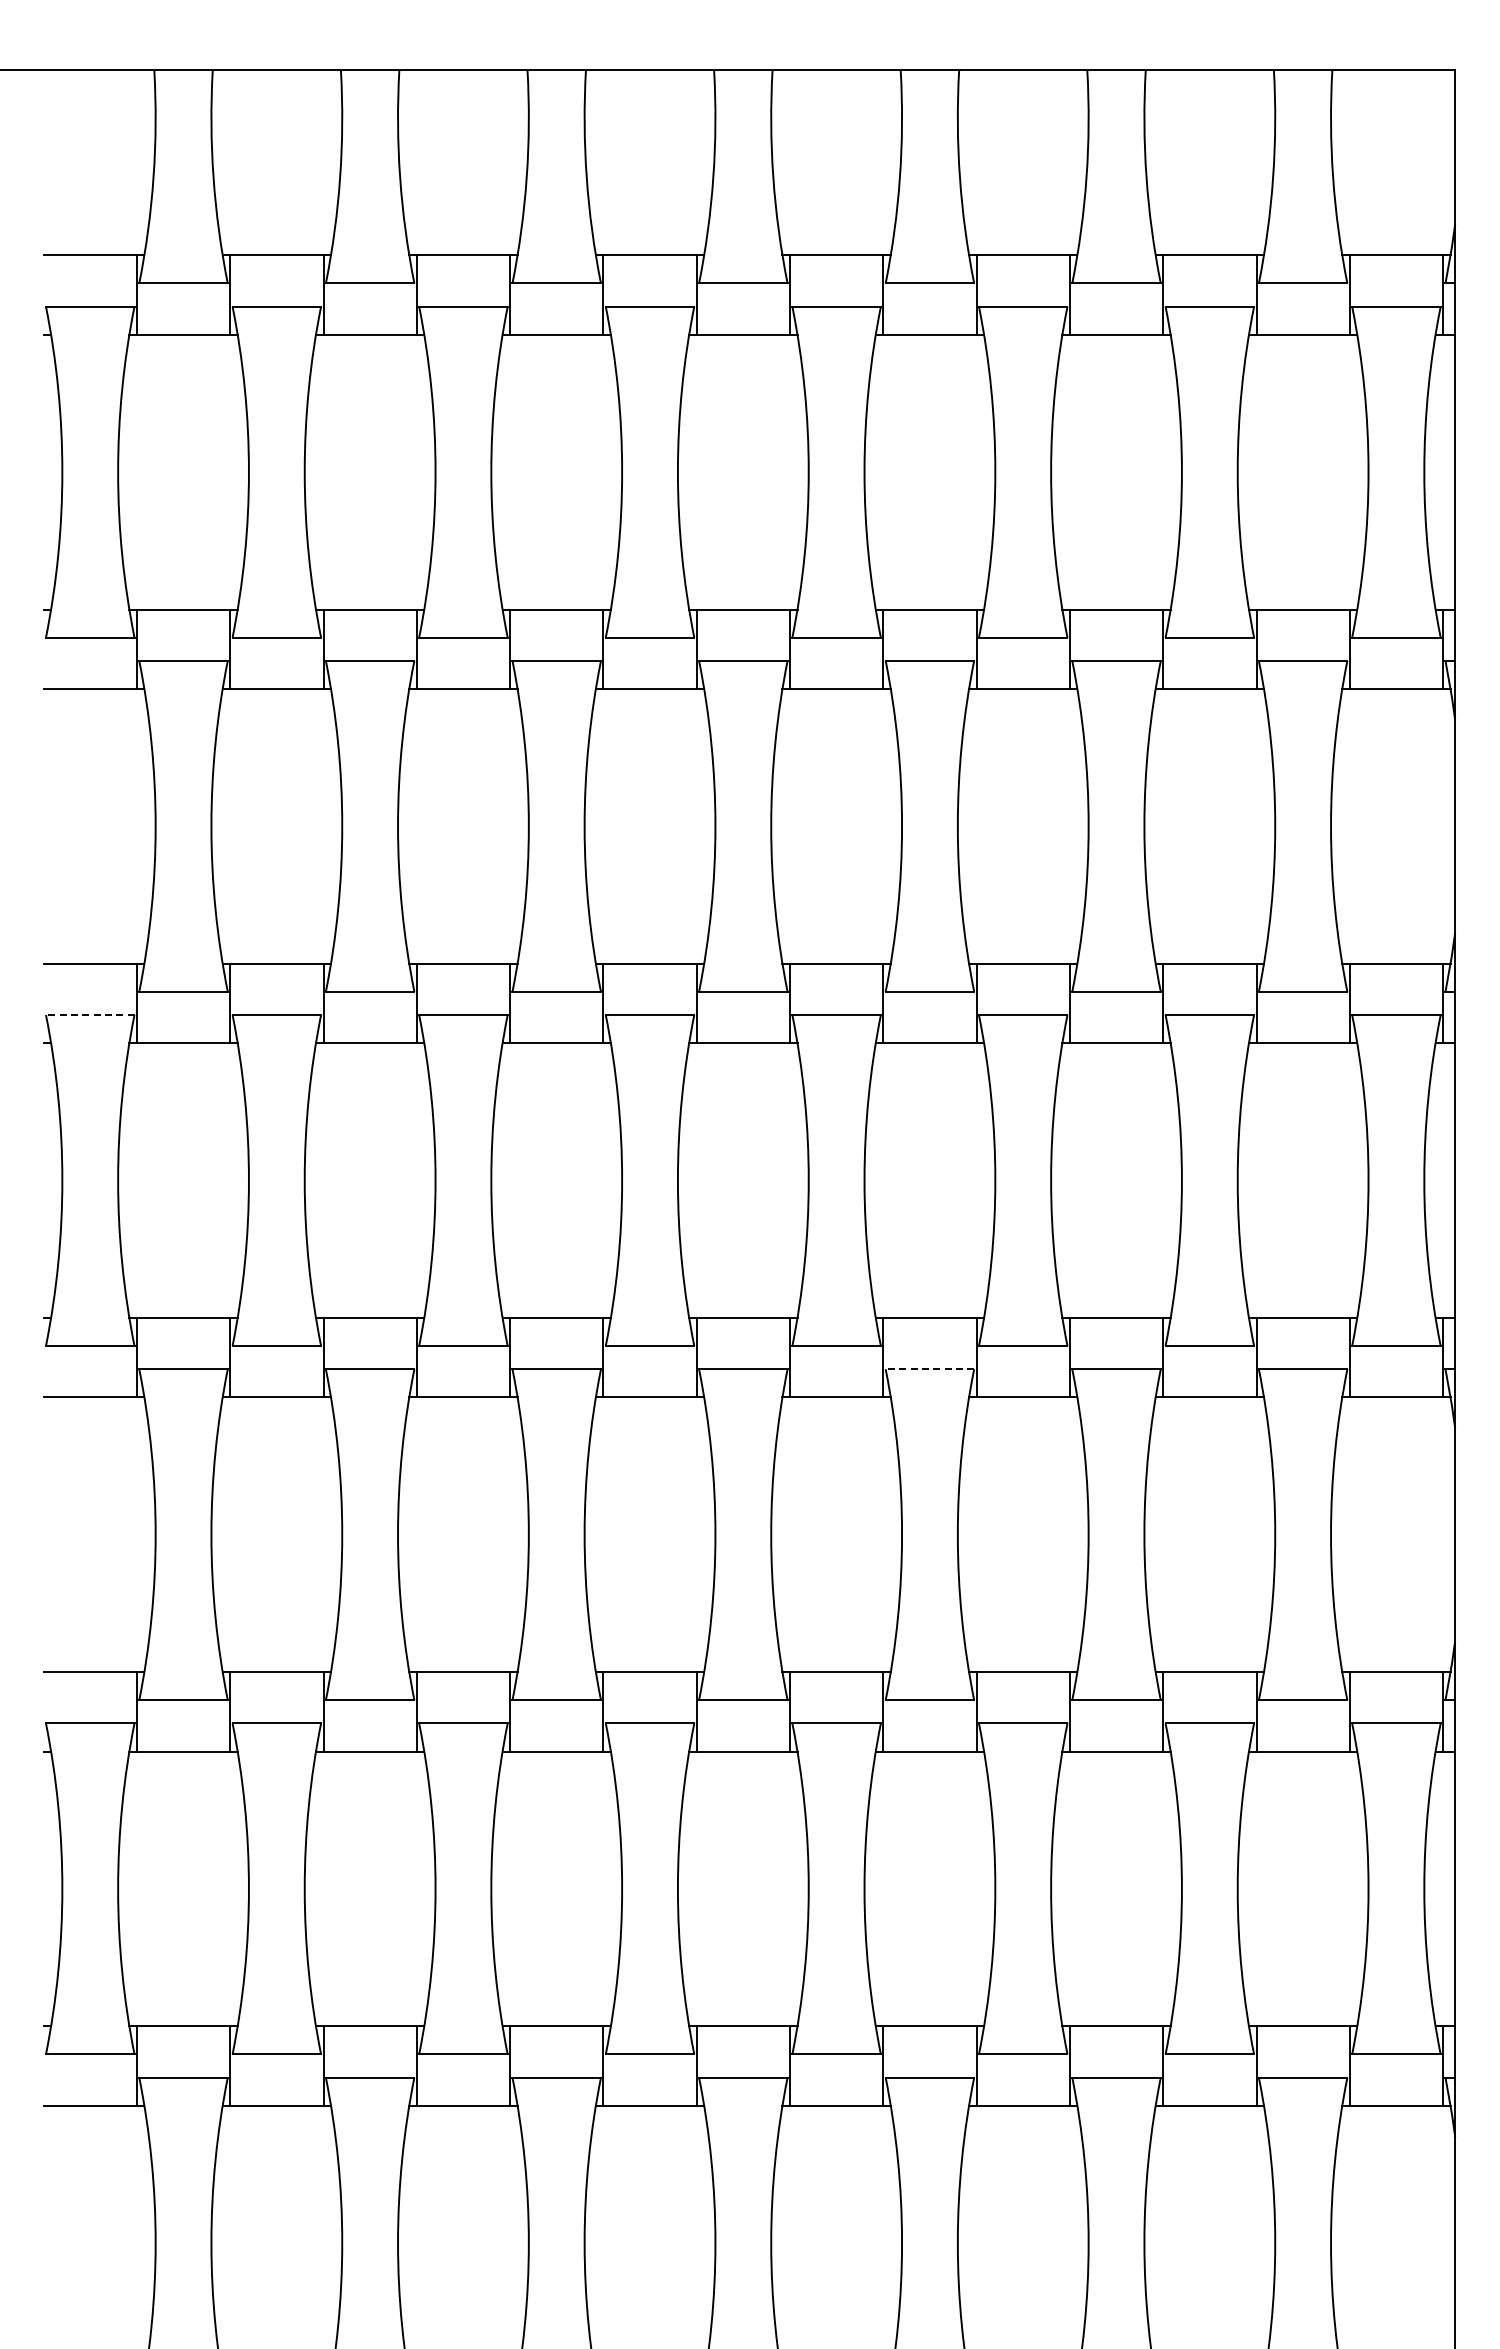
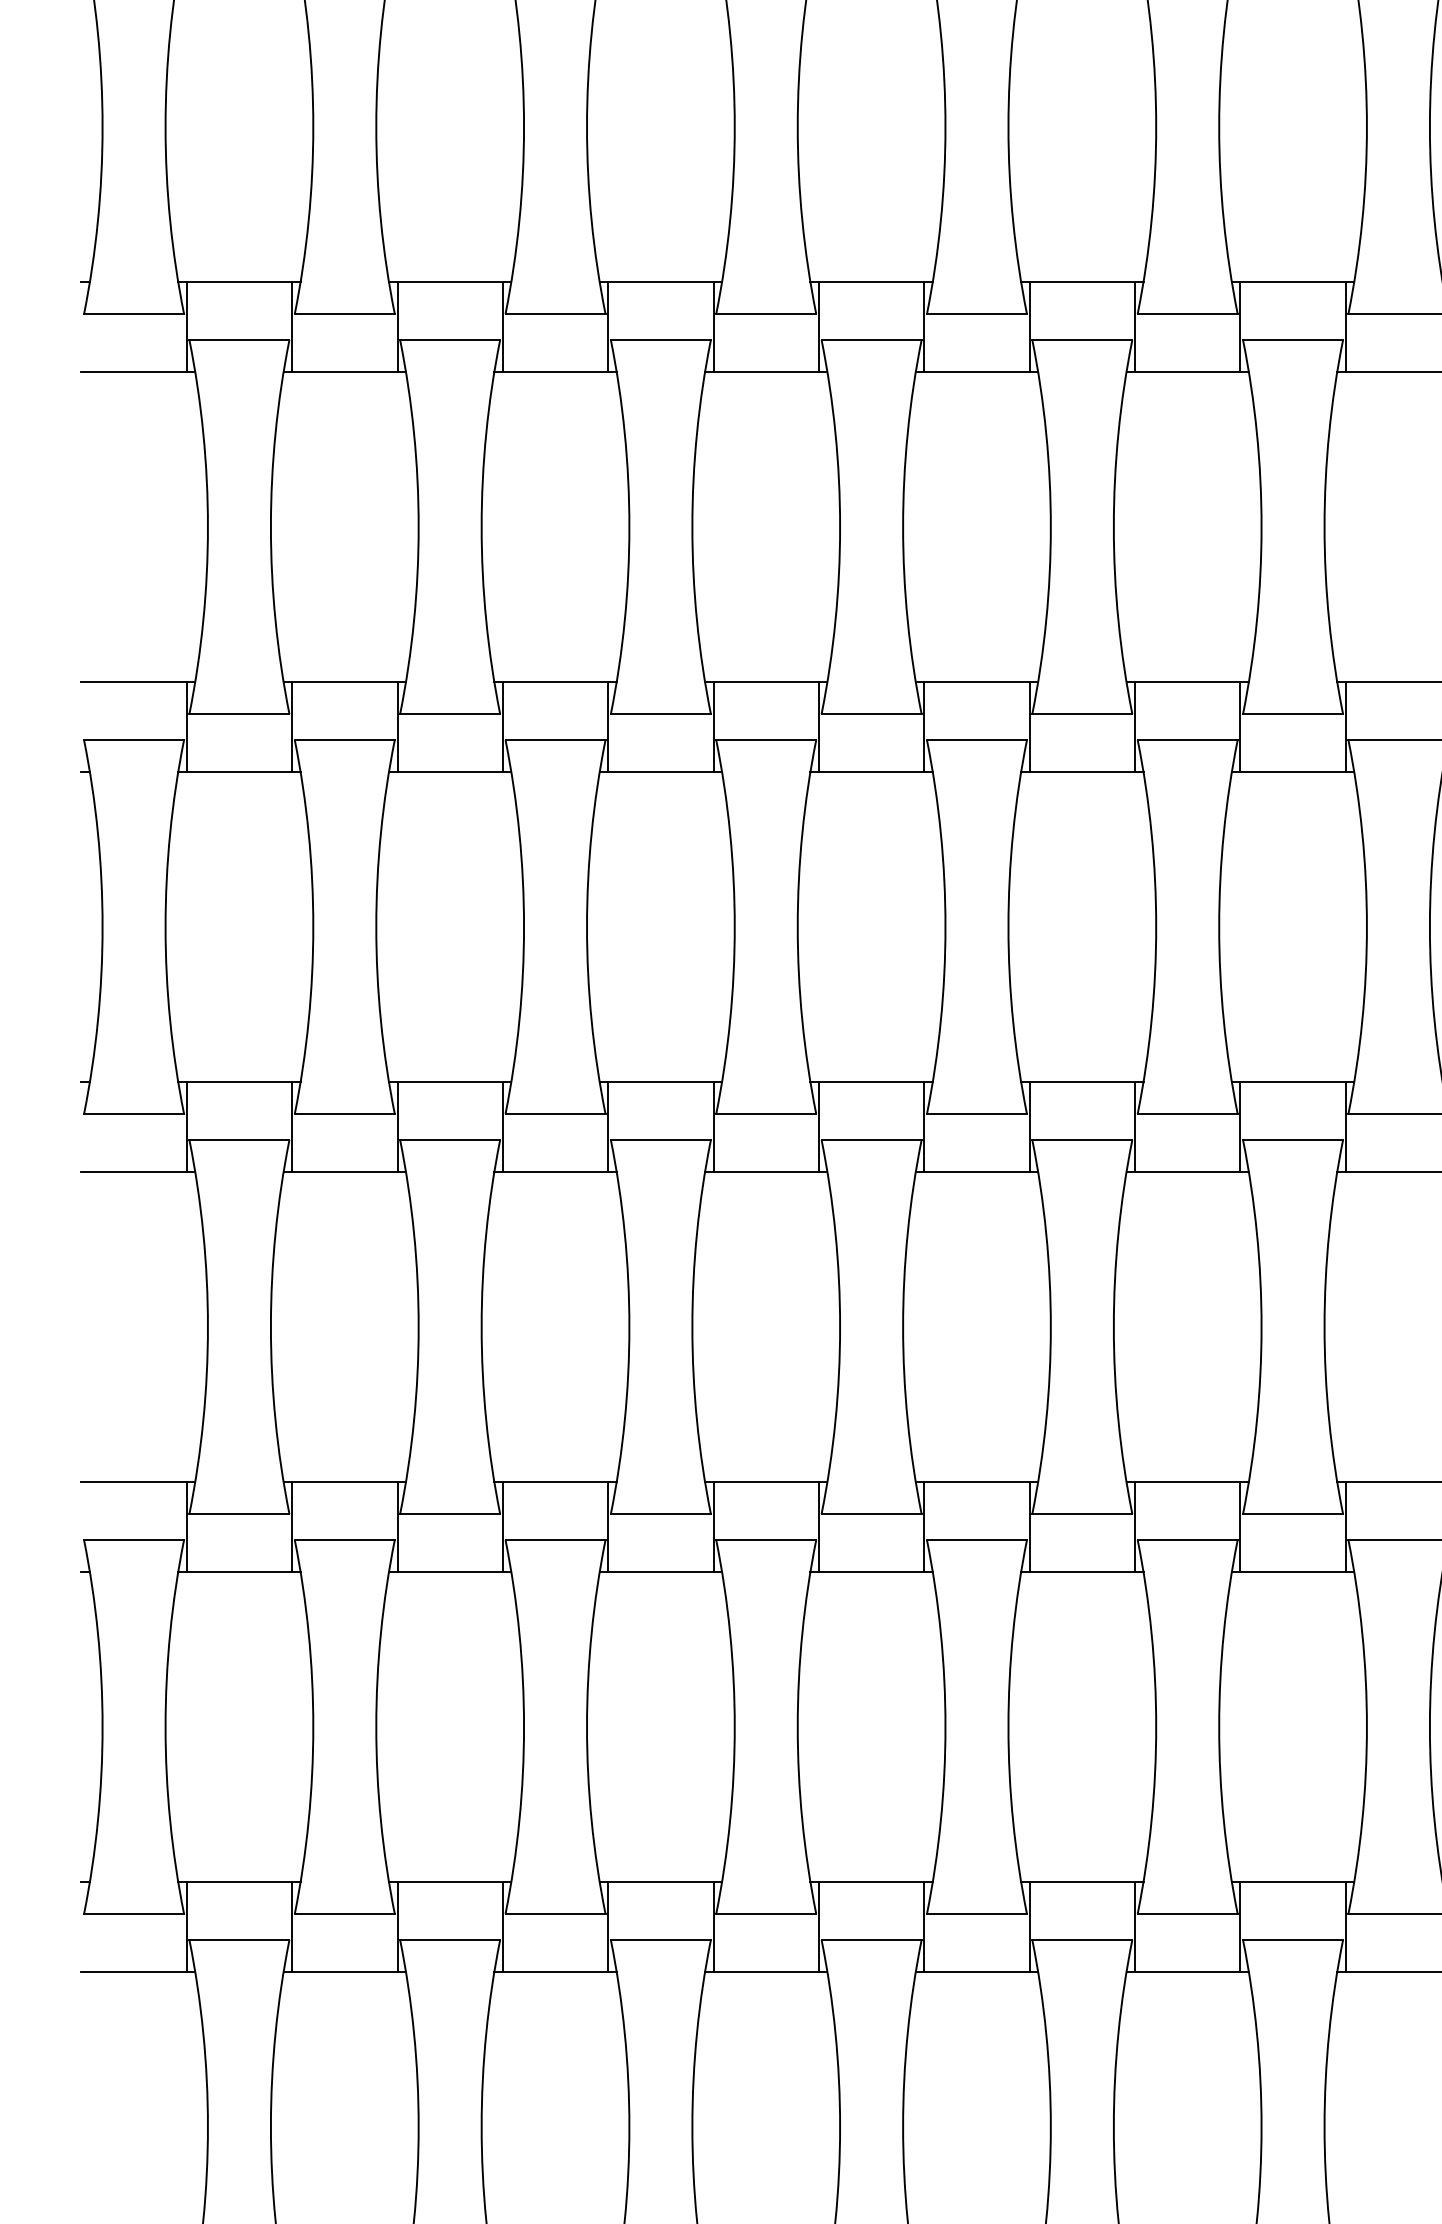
line: (89, 1015) -> (133, 740), dashed -> solid
line: (929, 1369) -> (1081, 1140), dashed -> solid

